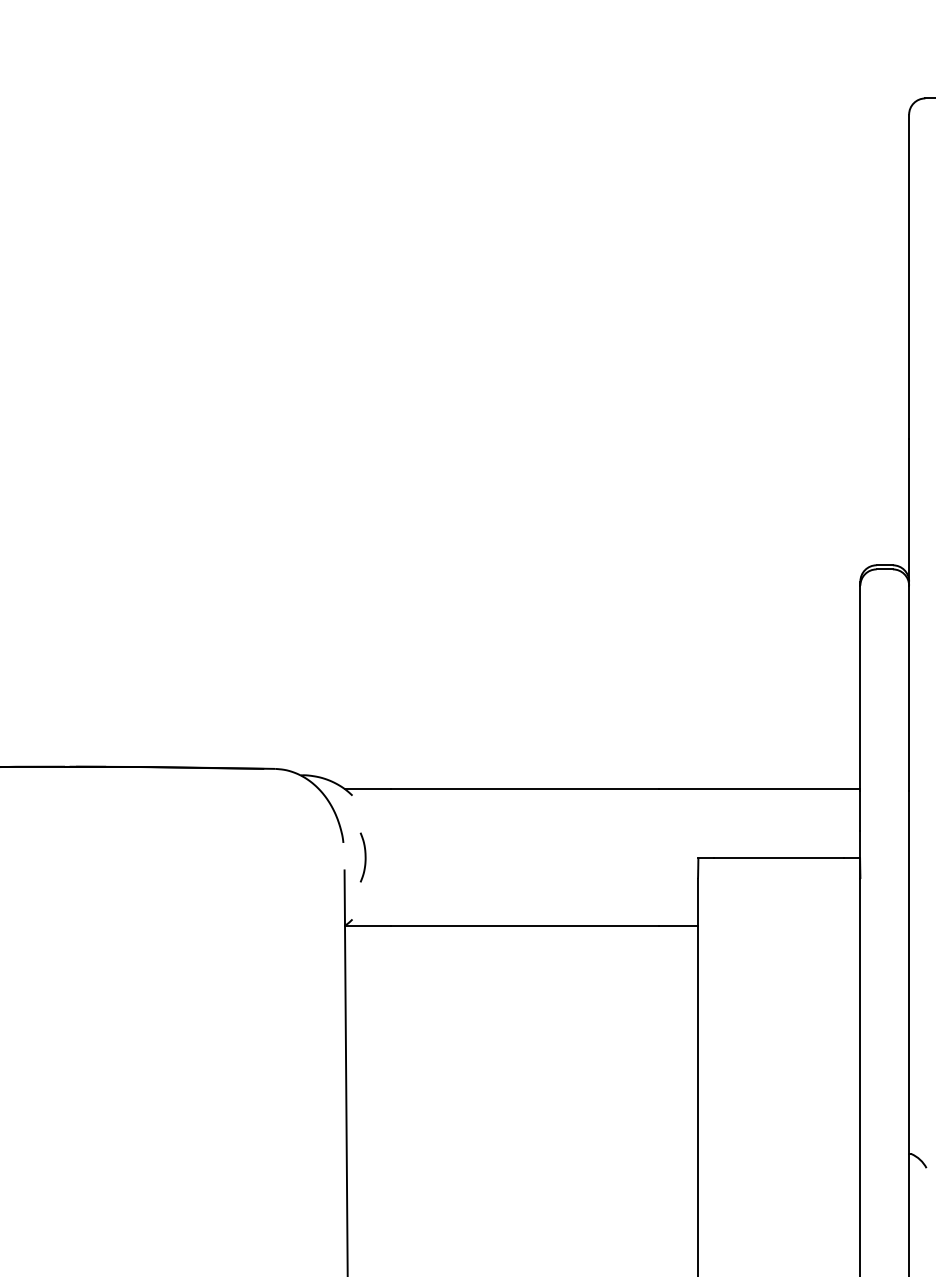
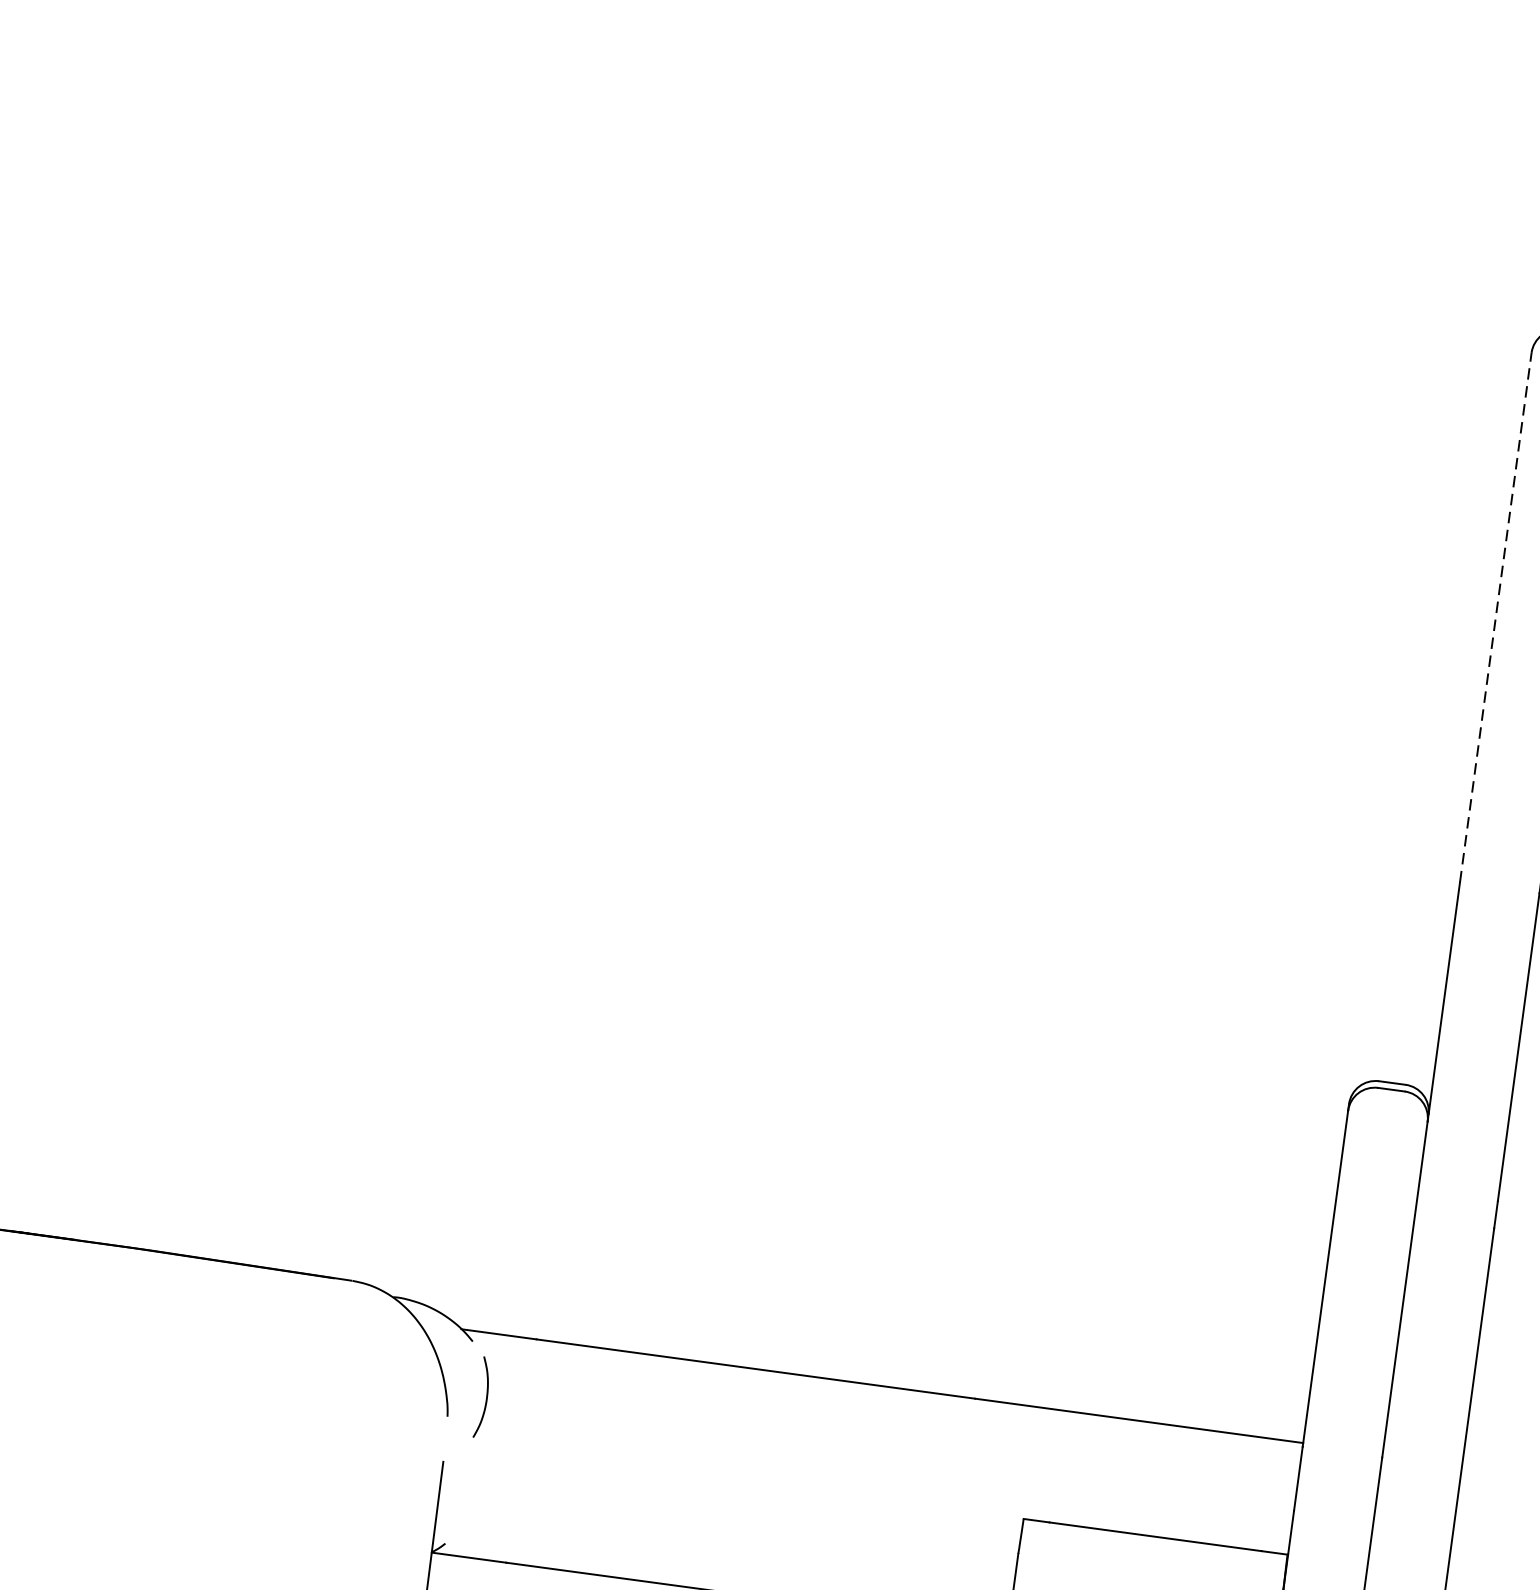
line: (909, 276) -> (1496, 617), solid -> dashed
curve: (364, 857) -> (485, 1397), moved

